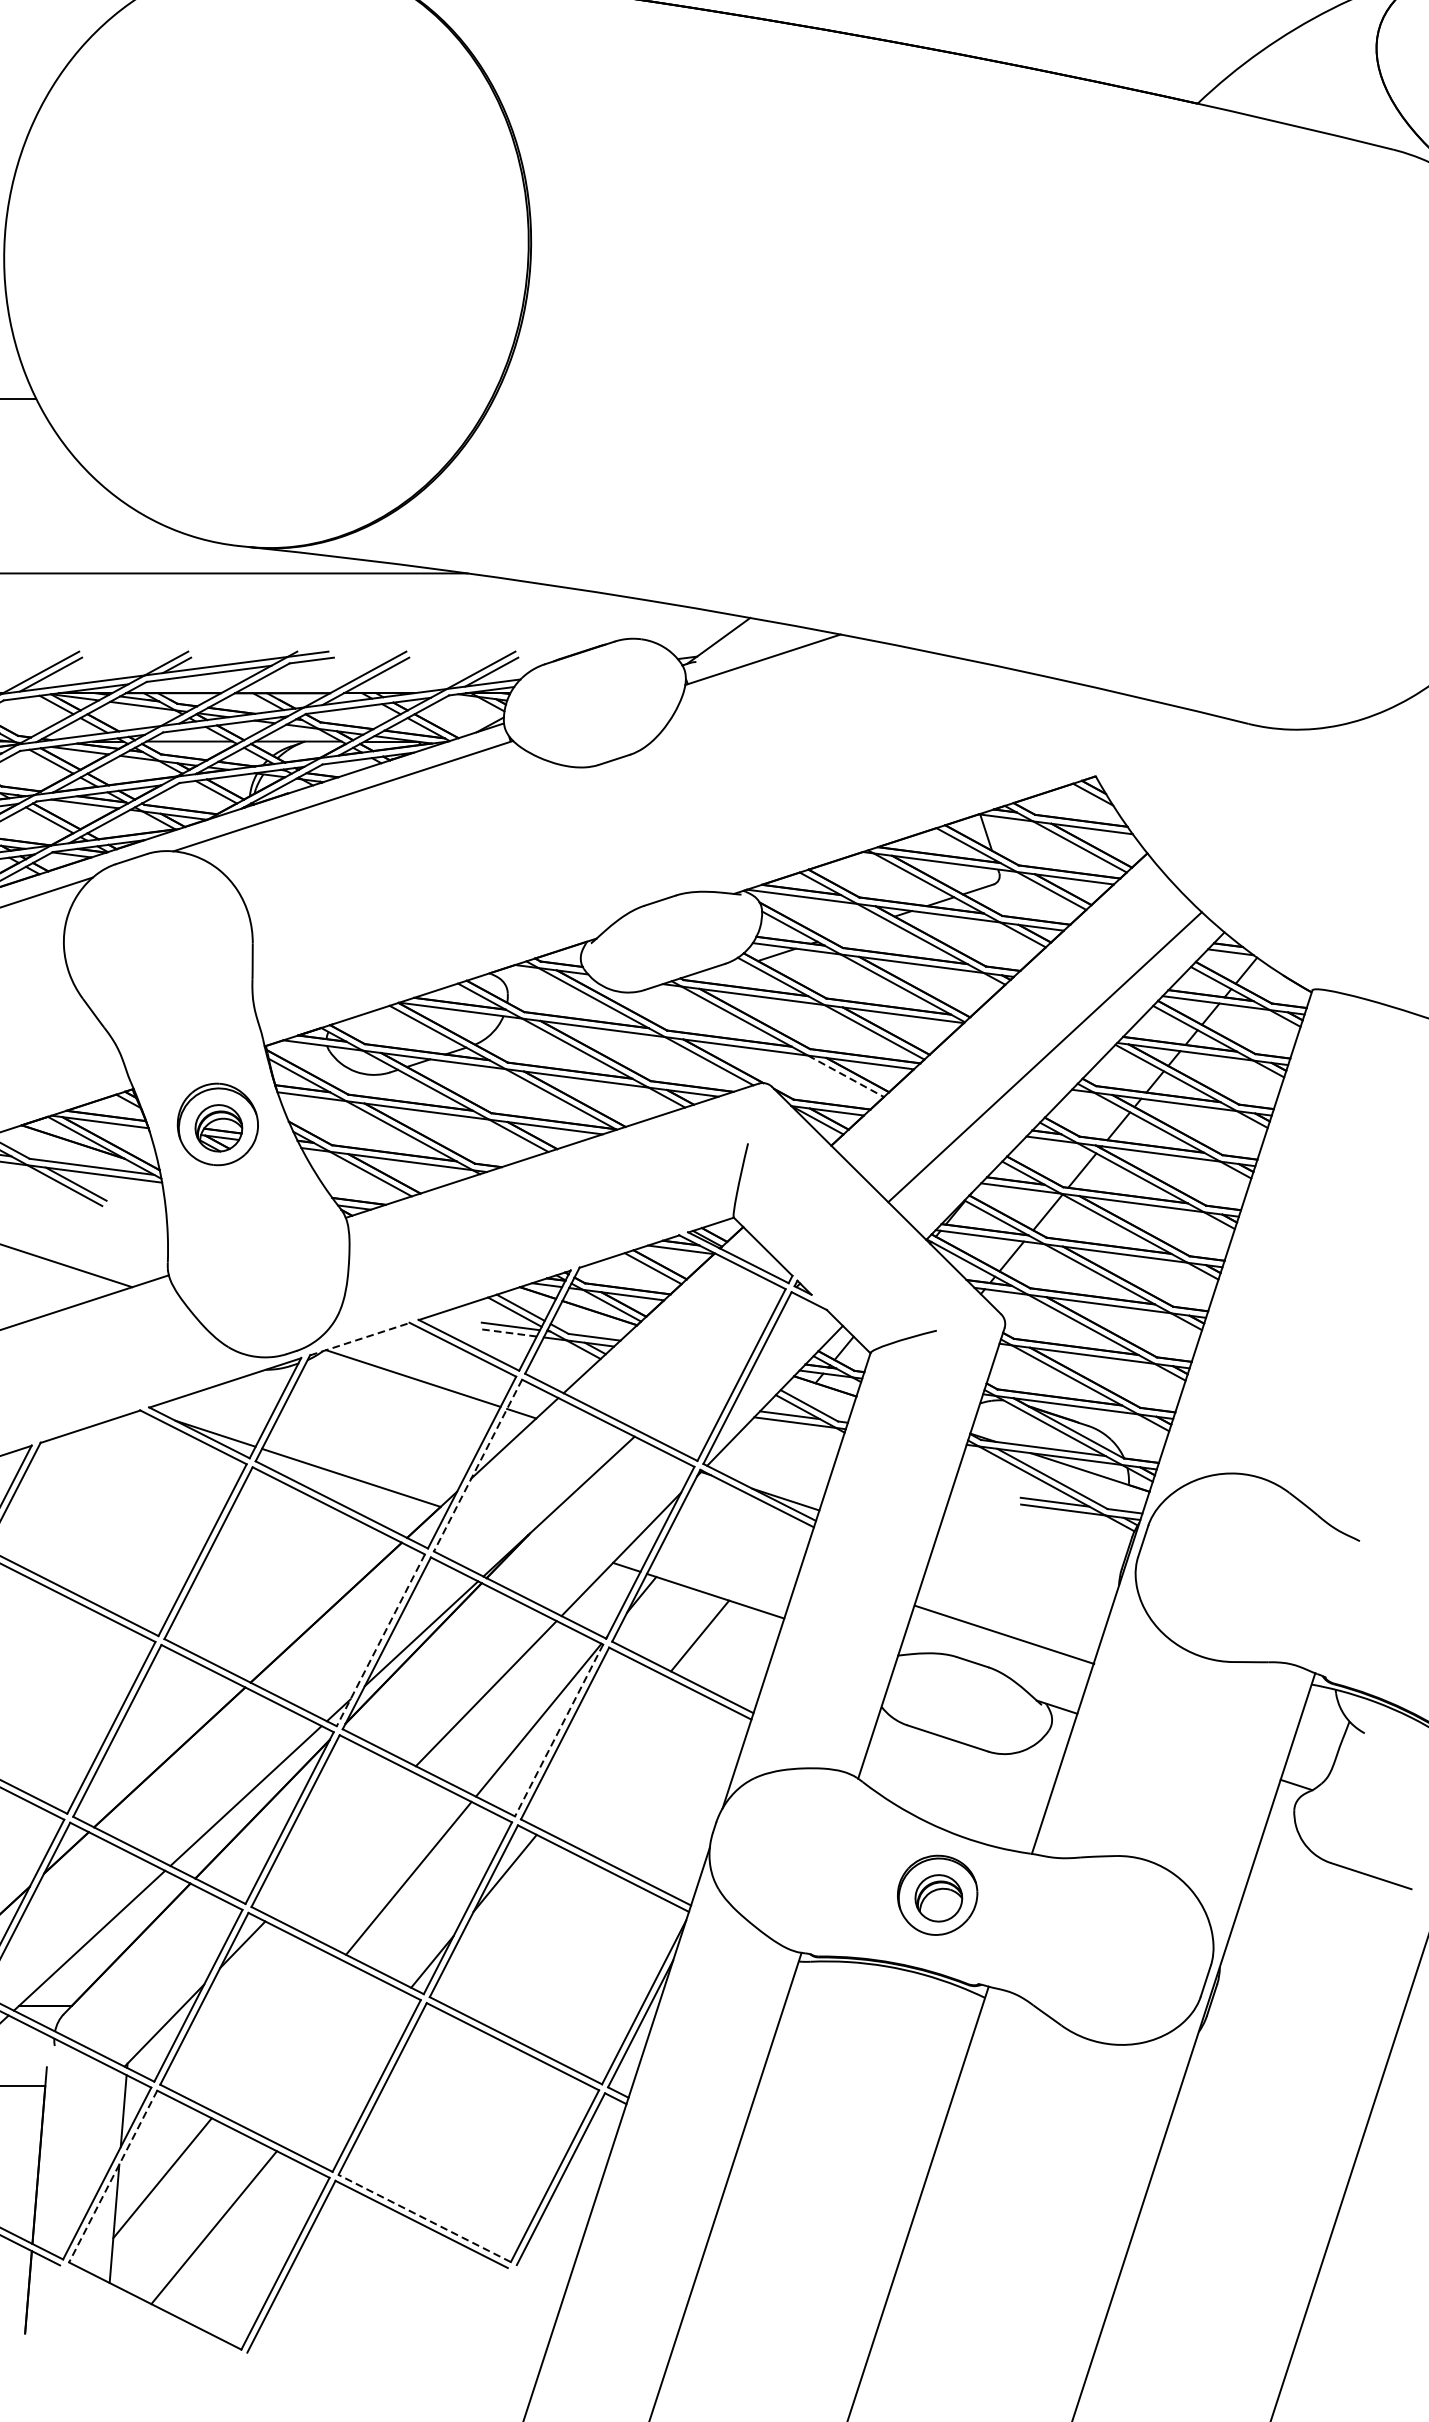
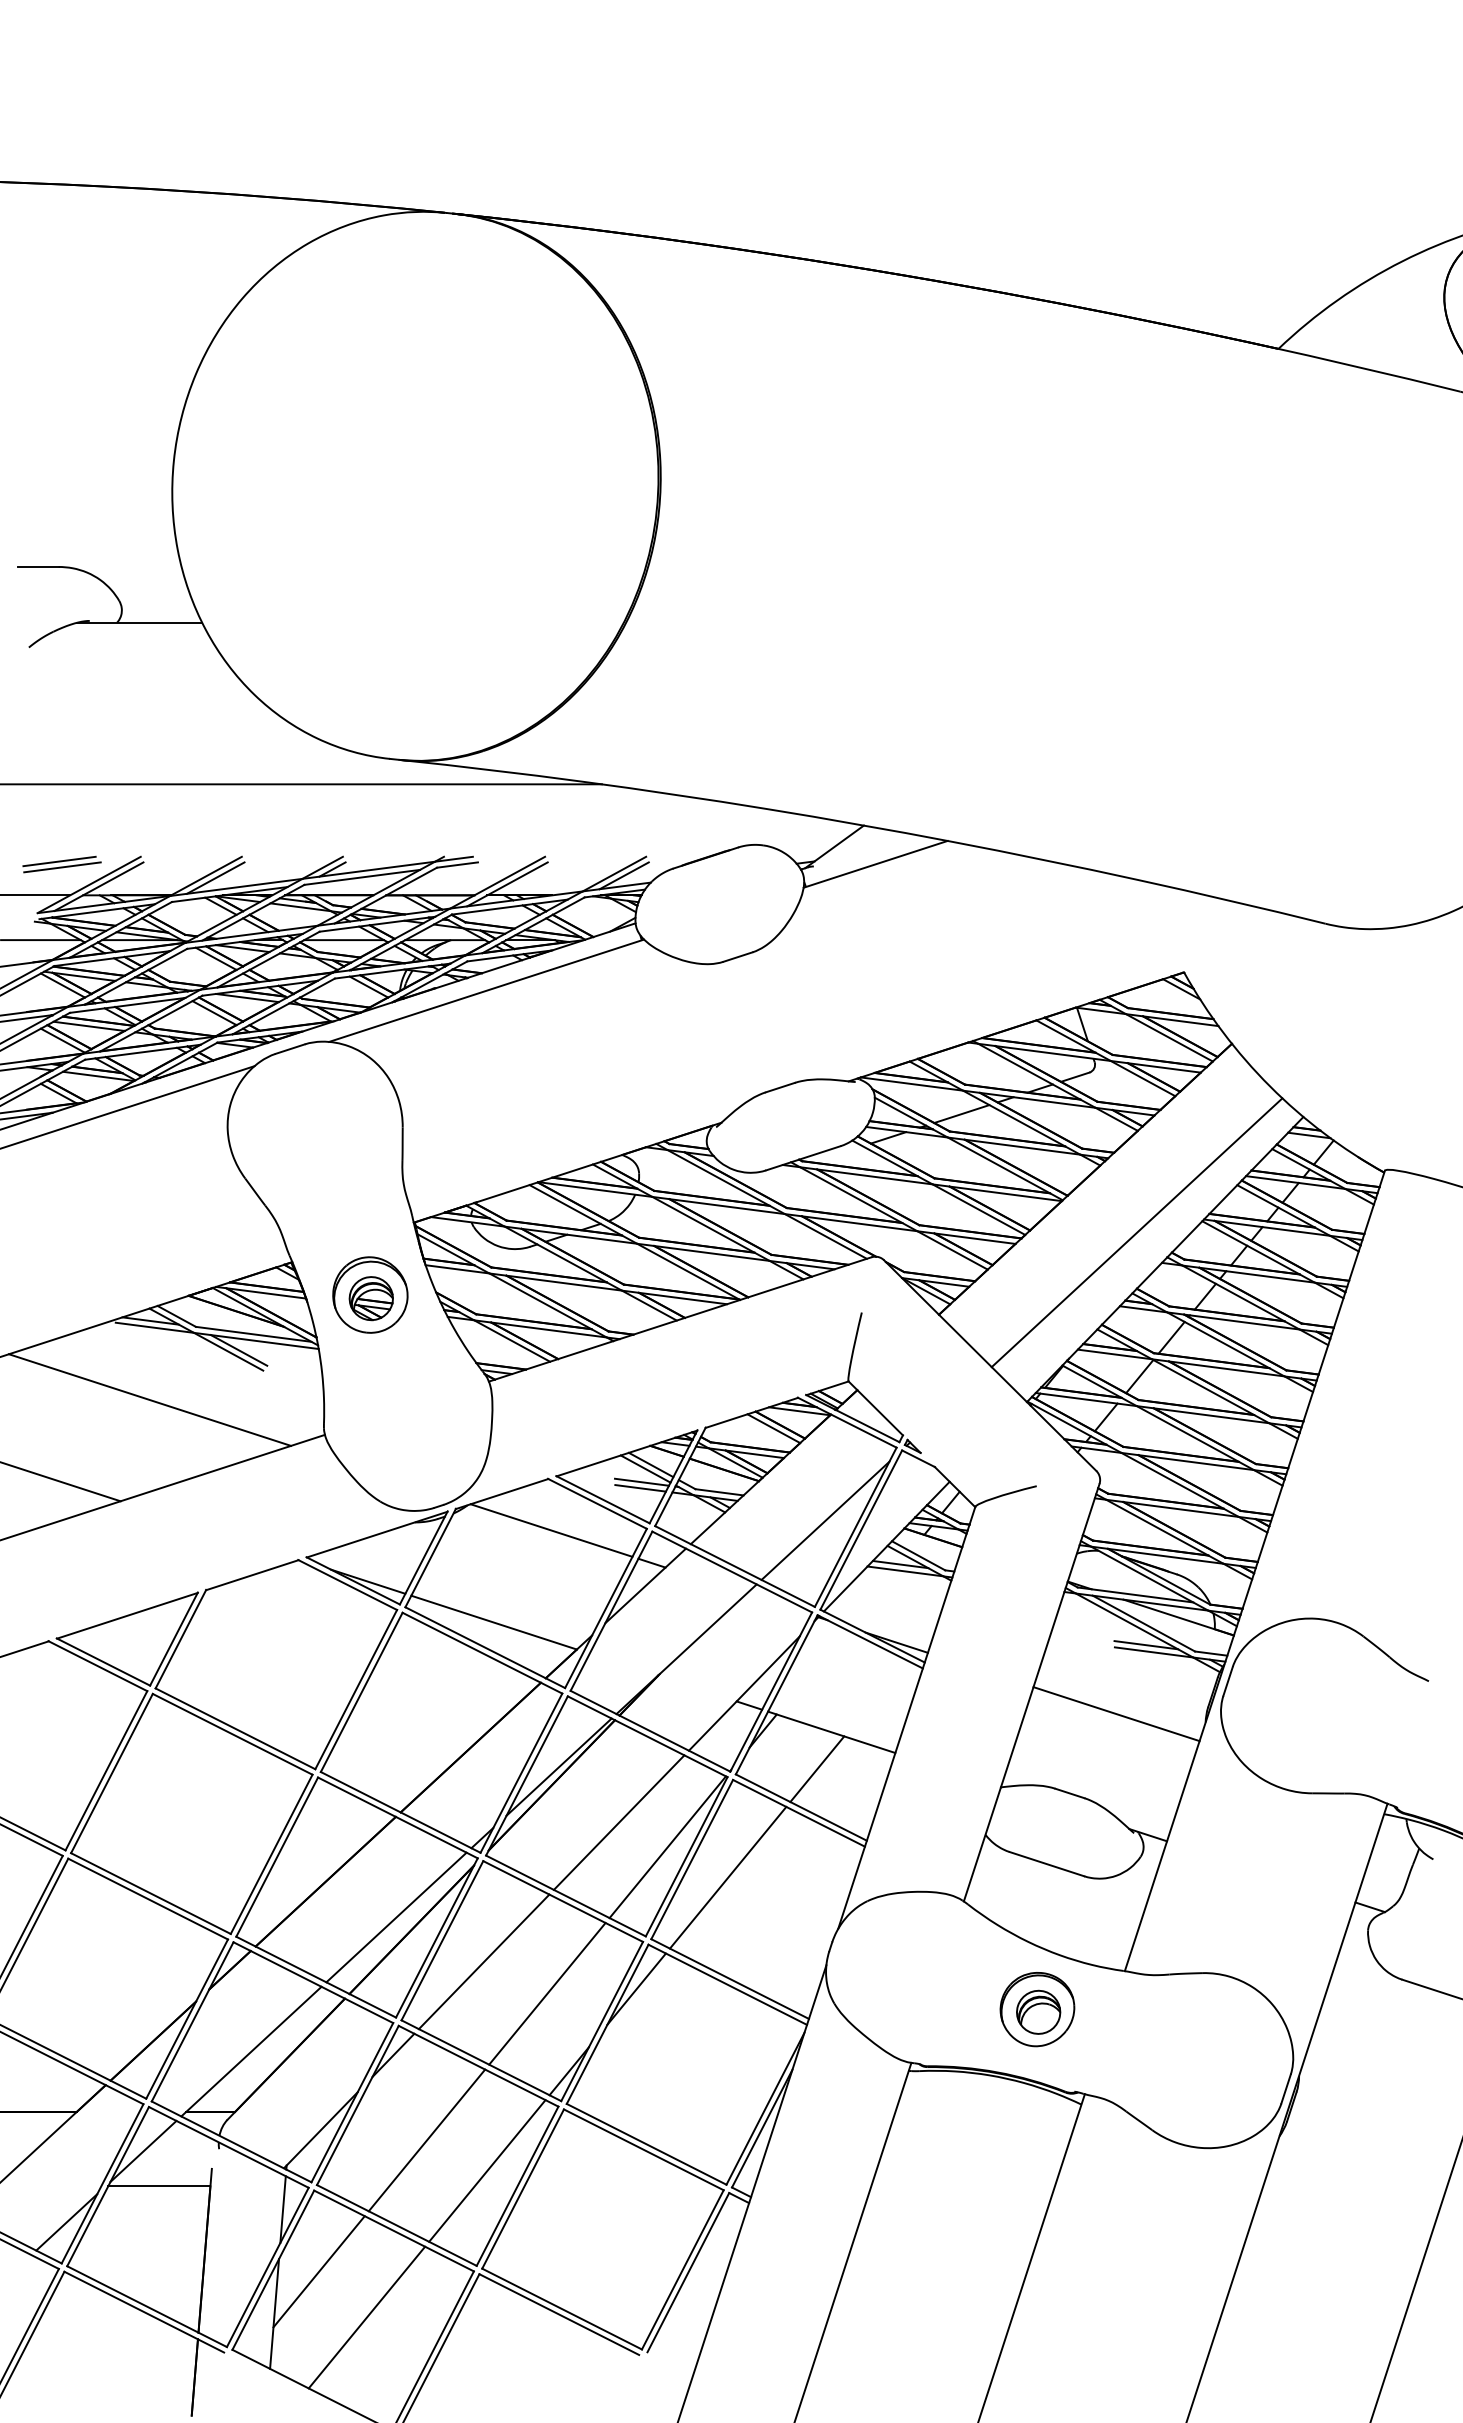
line: (855, 929) -> (961, 1114), added
line: (847, 1076) -> (953, 1250), dashed -> solid
line: (509, 1333) -> (640, 1488), dashed -> solid
line: (360, 1339) -> (502, 1494), dashed -> solid
line: (708, 1367) -> (825, 1520), added
line: (478, 1465) -> (611, 1611), dashed -> solid
line: (1004, 1635) -> (1116, 1714), moved
line: (380, 1640) -> (521, 1773), dashed -> solid
line: (558, 1730) -> (686, 1856), dashed -> solid
line: (603, 1752) -> (727, 1877), added
line: (339, 1843) -> (483, 1961), added
line: (278, 2036) -> (426, 2140), added
line: (344, 2068) -> (487, 2170), added
line: (113, 2176) -> (273, 2270), dashed -> solid
line: (425, 2218) -> (562, 2309), dashed -> solid

